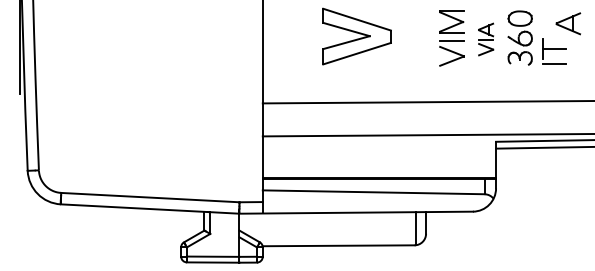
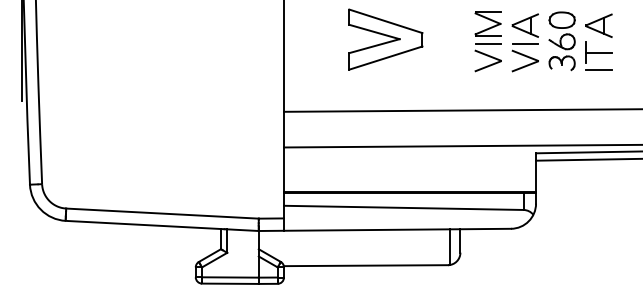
part: (568, 23) -> (599, 25), moved
part: (485, 39) -> (524, 42), size x1.67

